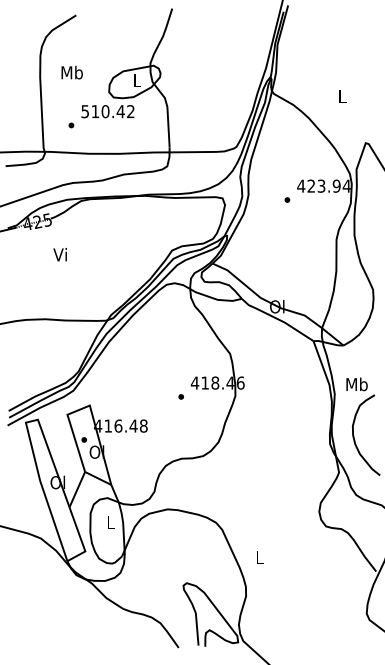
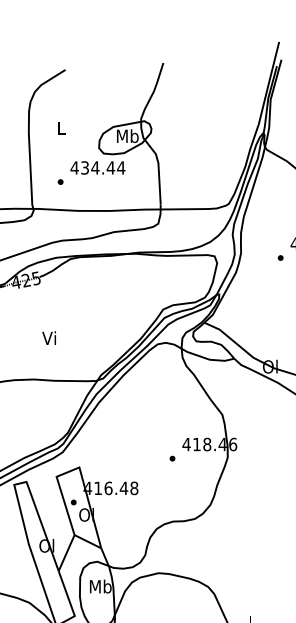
text: (71, 72) -> (60, 128), Mb -> L
text: (136, 80) -> (126, 136), L -> Mb
text: (108, 111) -> (98, 167), 510.42 -> 434.44
text: (59, 254) -> (48, 337), moved
text: (110, 522) -> (100, 586), L -> Mb

